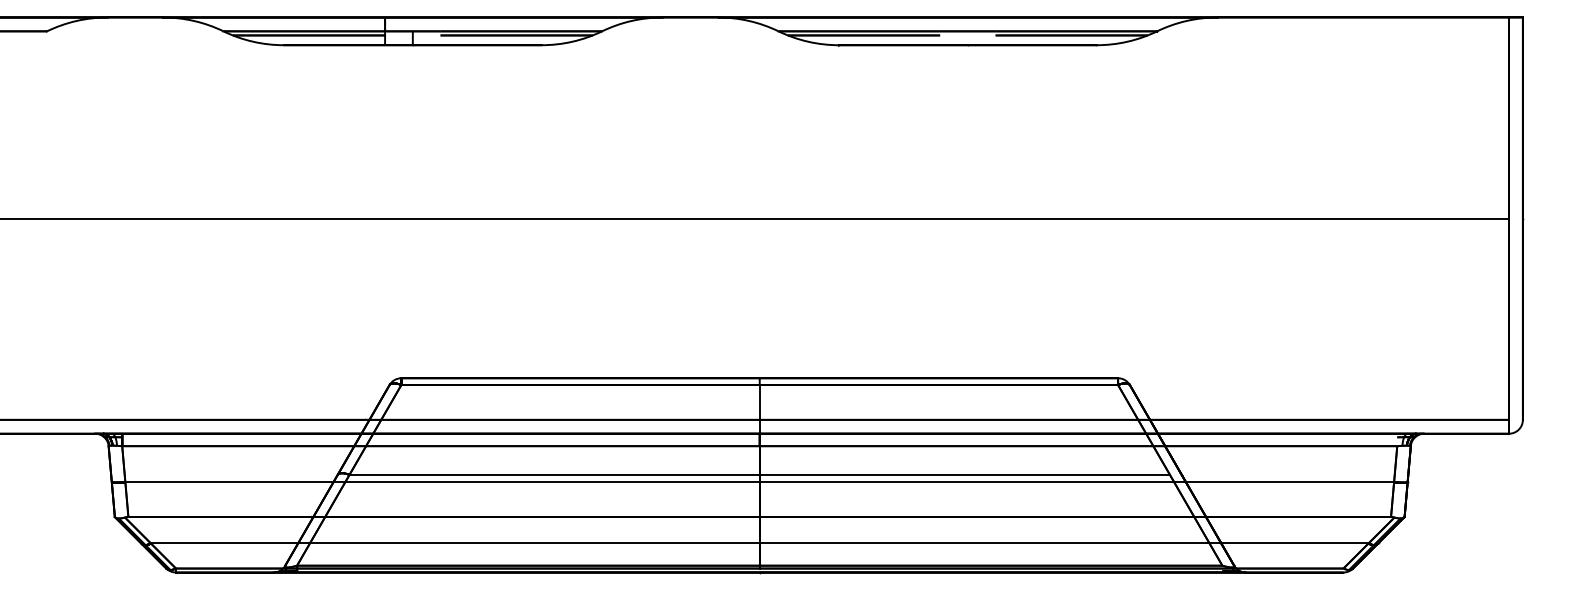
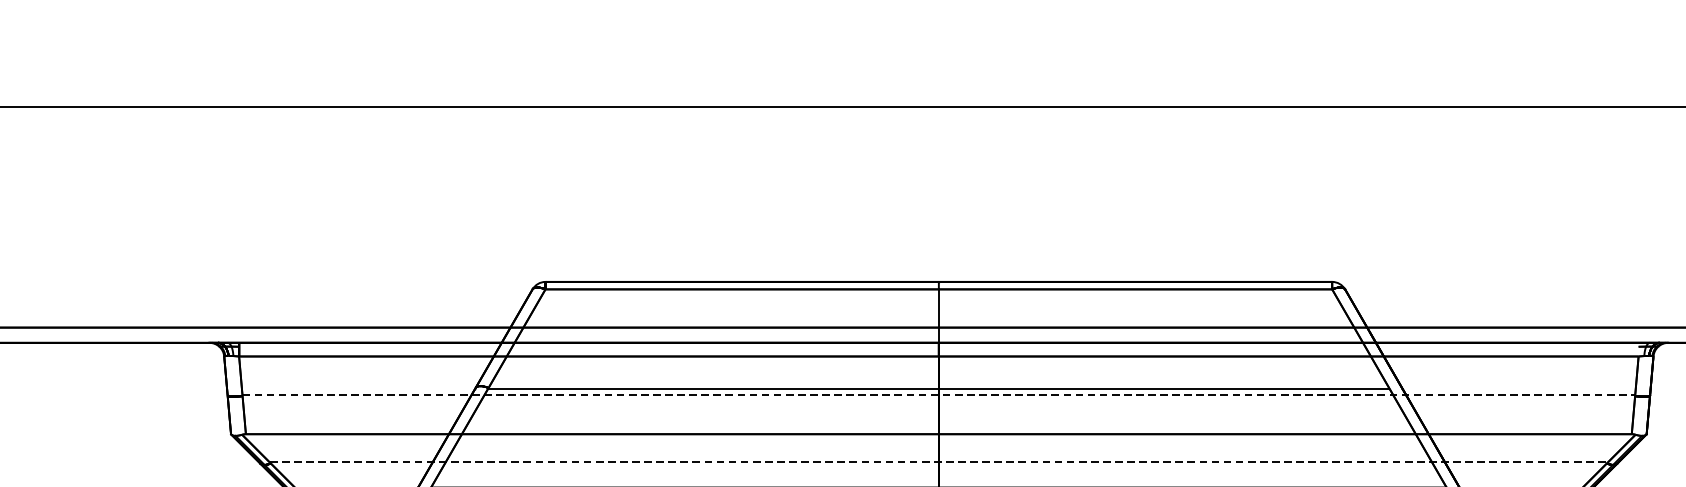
line: (760, 481) -> (939, 395), solid -> dashed
line: (760, 542) -> (939, 462), solid -> dashed

